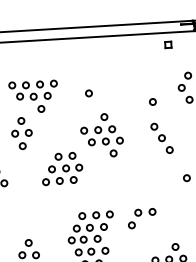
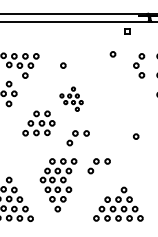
circle: (152, 102) -> (112, 54), moved
part: (101, 134) -> (71, 98), size x0.7
part: (161, 137) -> (118, 103), removed
part: (112, 184) -> (77, 138), added

